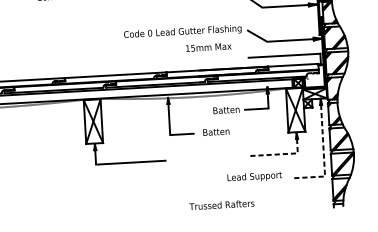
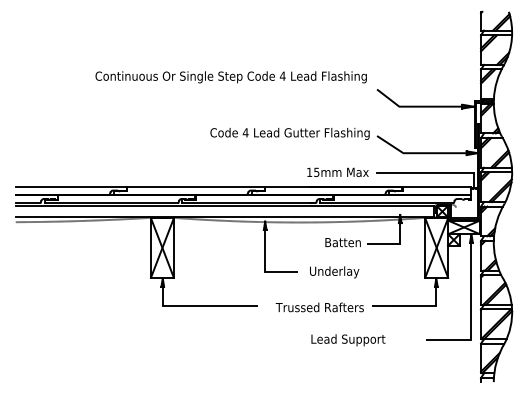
text: (149, 33) -> (245, 132), 0 -> 4
text: (208, 46) -> (337, 171), moved
text: (221, 132) -> (334, 272), Batten -> Underlay
line: (281, 154) -> (414, 306), dashed -> solid
line: (324, 157) -> (471, 314), dashed -> solid
text: (254, 177) -> (348, 340), moved
text: (221, 205) -> (319, 307), moved

